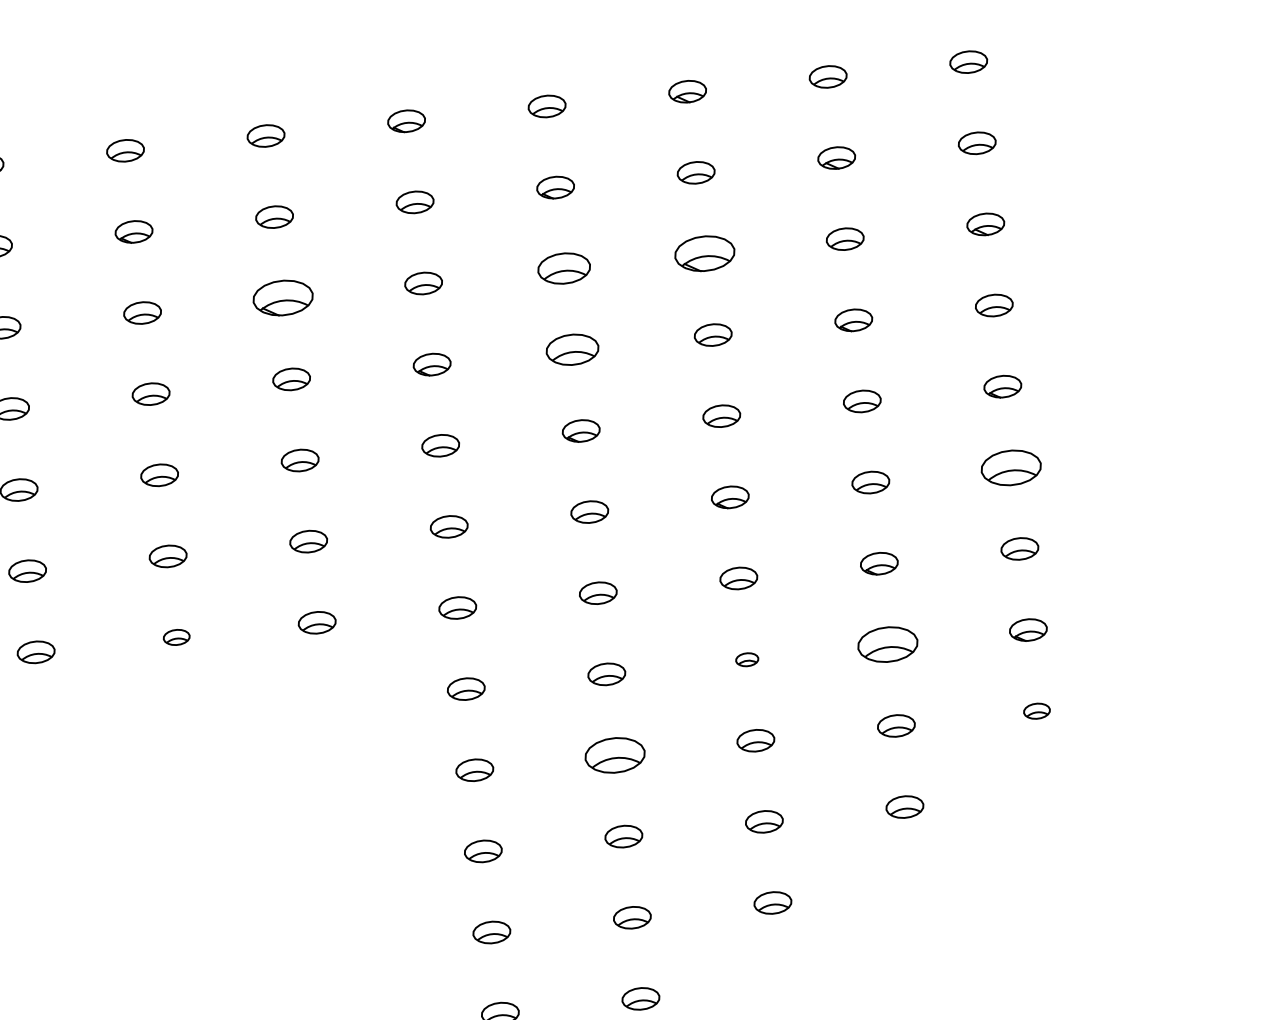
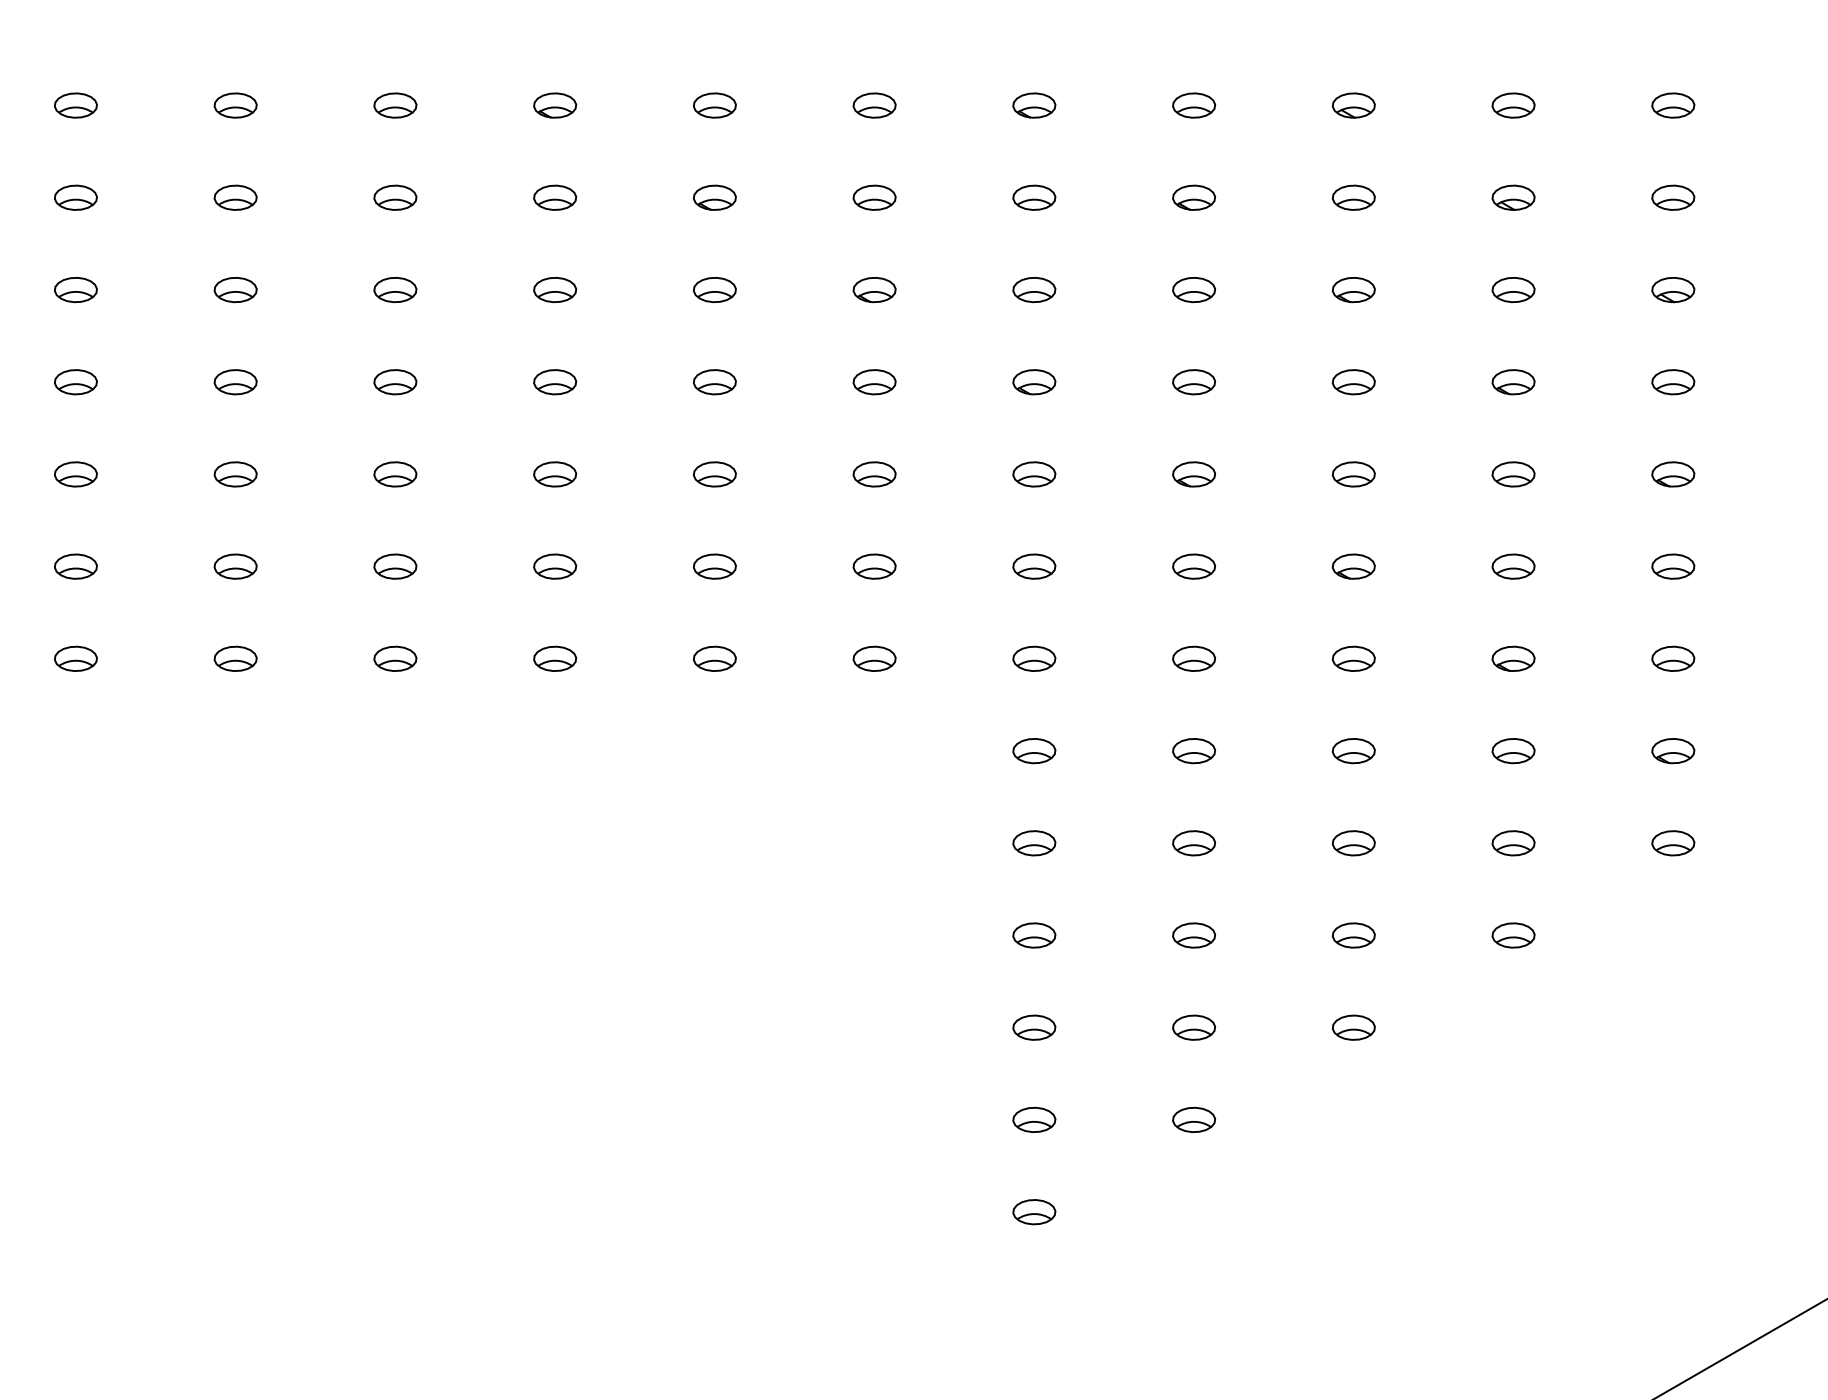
part: (704, 254) -> (1353, 290), size x0.62
part: (563, 269) -> (1193, 290), size x0.71
part: (283, 298) -> (874, 290), size x0.62
part: (573, 350) -> (1194, 382), size x0.71
part: (1011, 467) -> (1673, 566), size x0.62
part: (176, 637) -> (714, 658), size x1.43
part: (887, 645) -> (1513, 751), size x0.62
part: (747, 660) -> (1353, 751), size x1.67
part: (1037, 711) -> (1673, 843), size x1.43
part: (615, 755) -> (1194, 843), size x0.62

